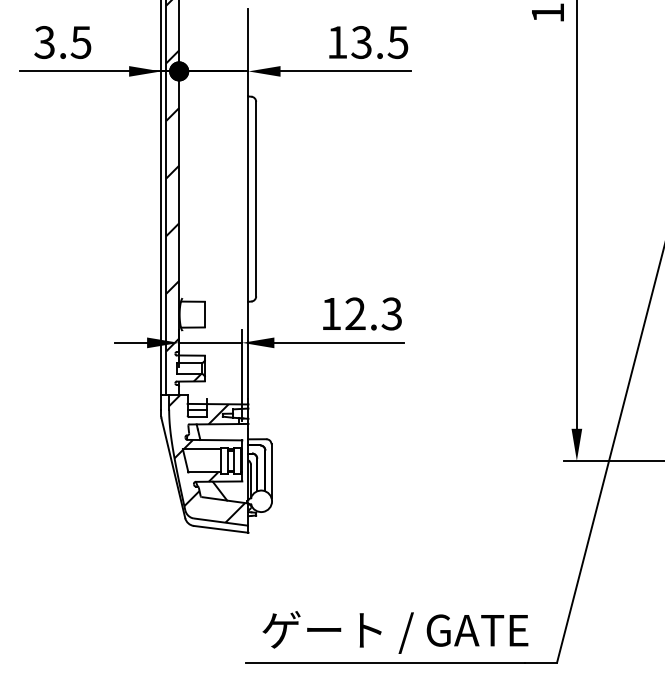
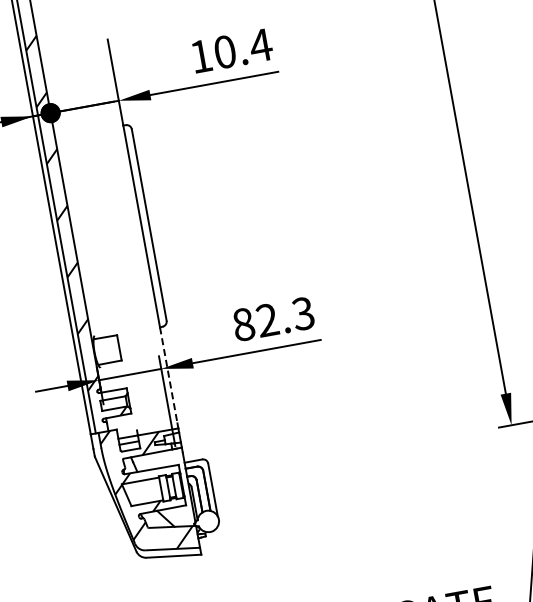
text: (380, 42) -> (243, 48), 13.5 -> 10.4
text: (331, 313) -> (243, 324), 12.3 -> 82.3
line: (248, 350) -> (168, 375), solid -> dashed

